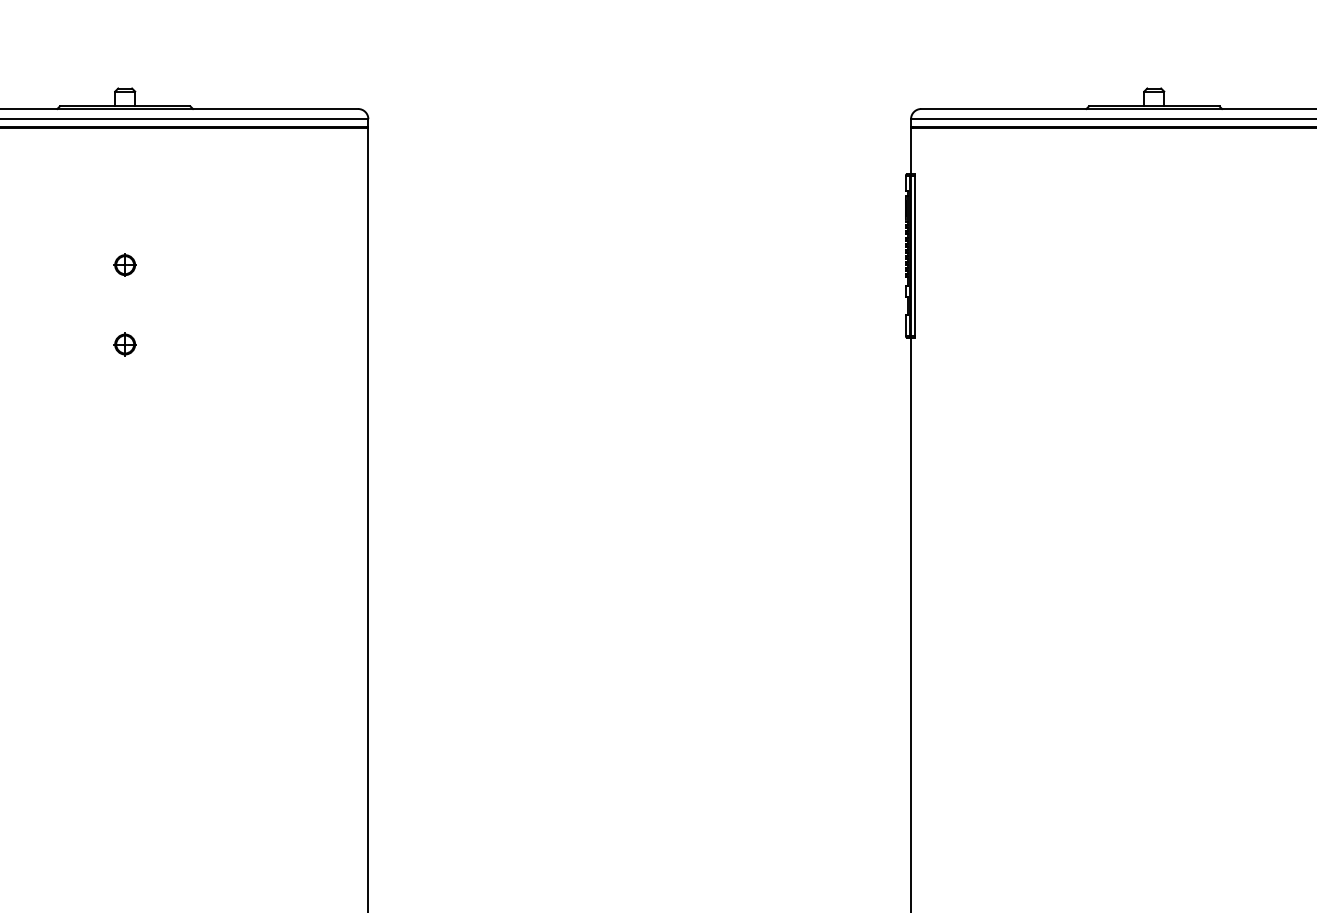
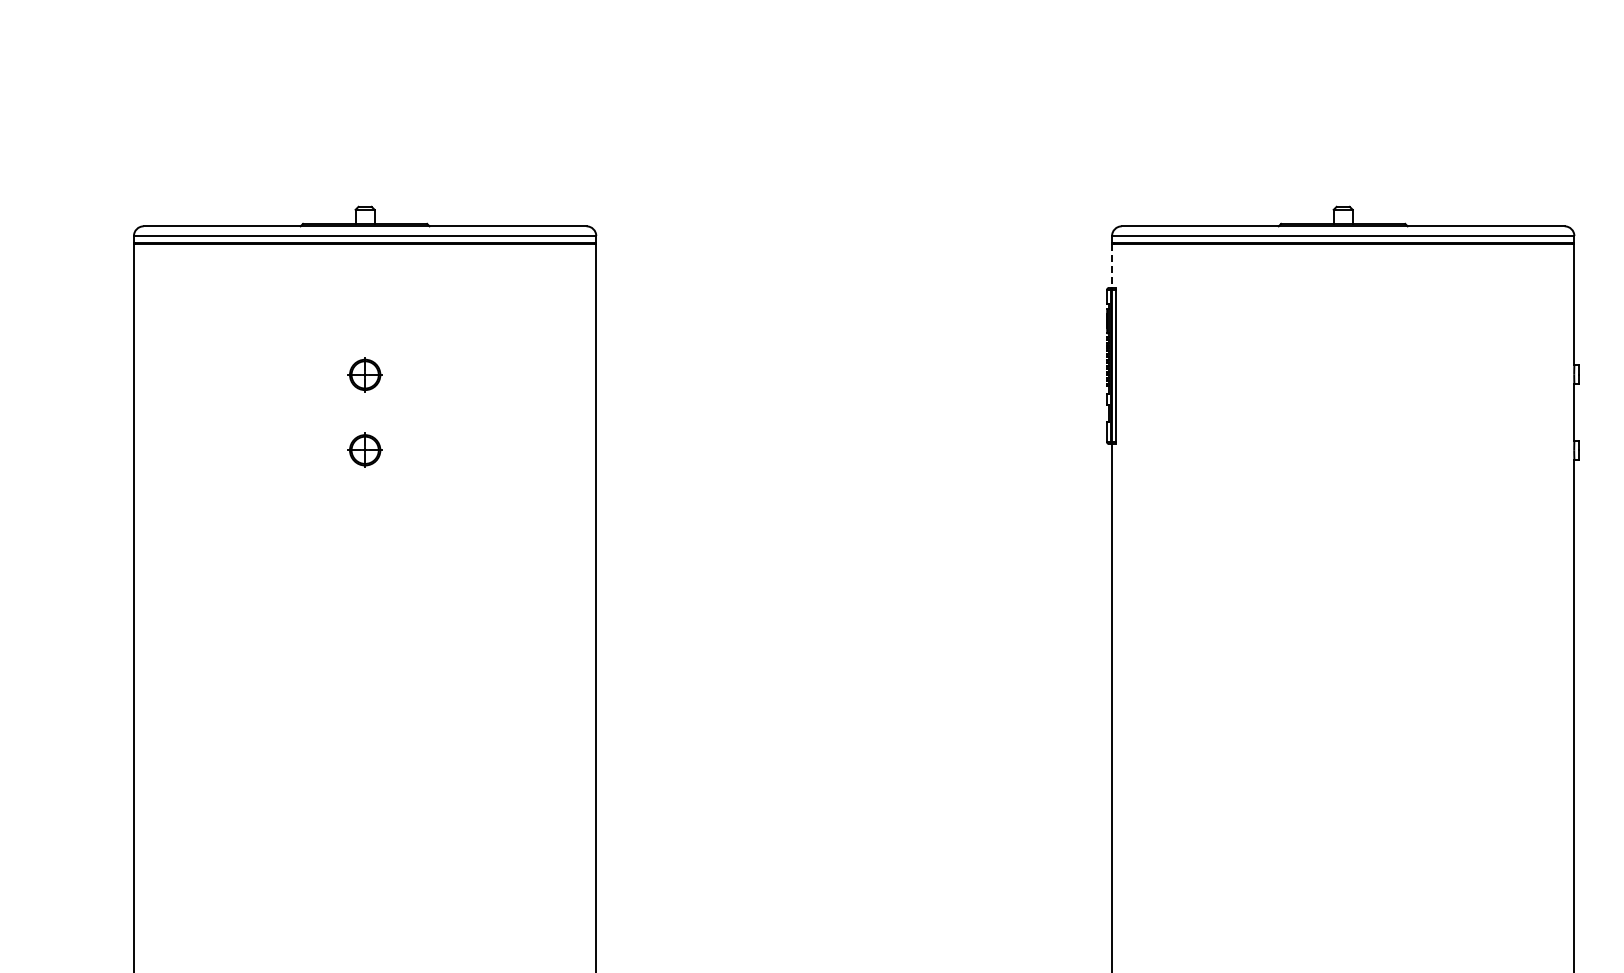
line: (911, 151) -> (1112, 266), solid -> dashed
part: (124, 264) -> (364, 374), size x1.6
part: (124, 343) -> (364, 449), size x1.6

